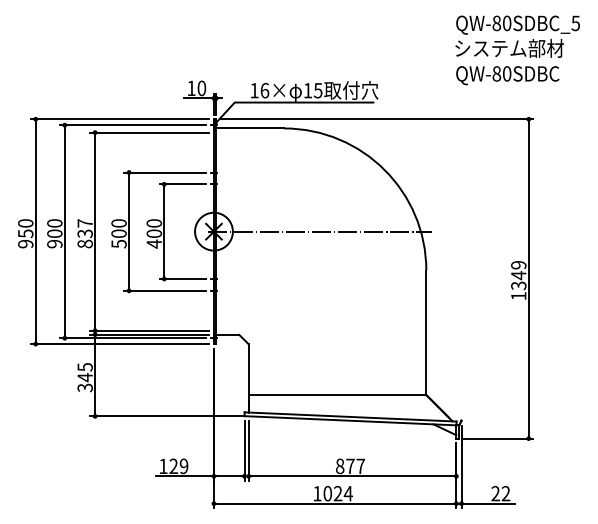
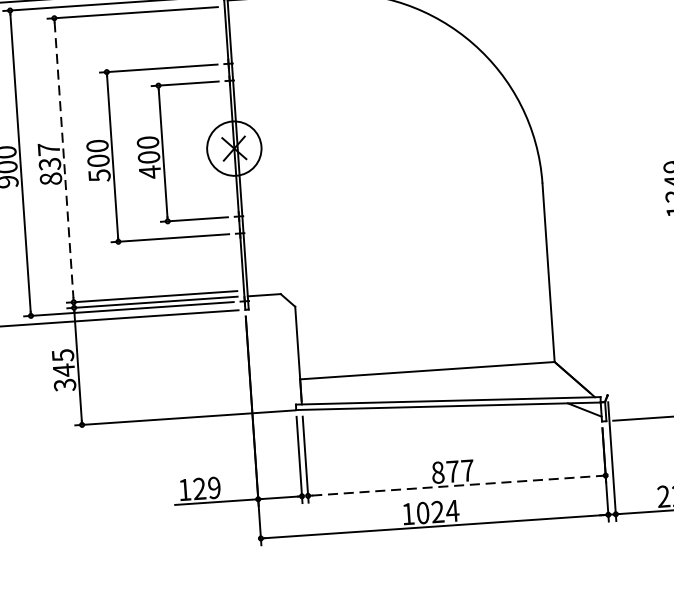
line: (320, 231) -> (387, 137), removed
line: (95, 232) -> (64, 161), solid -> dashed
line: (352, 476) -> (456, 485), solid -> dashed

